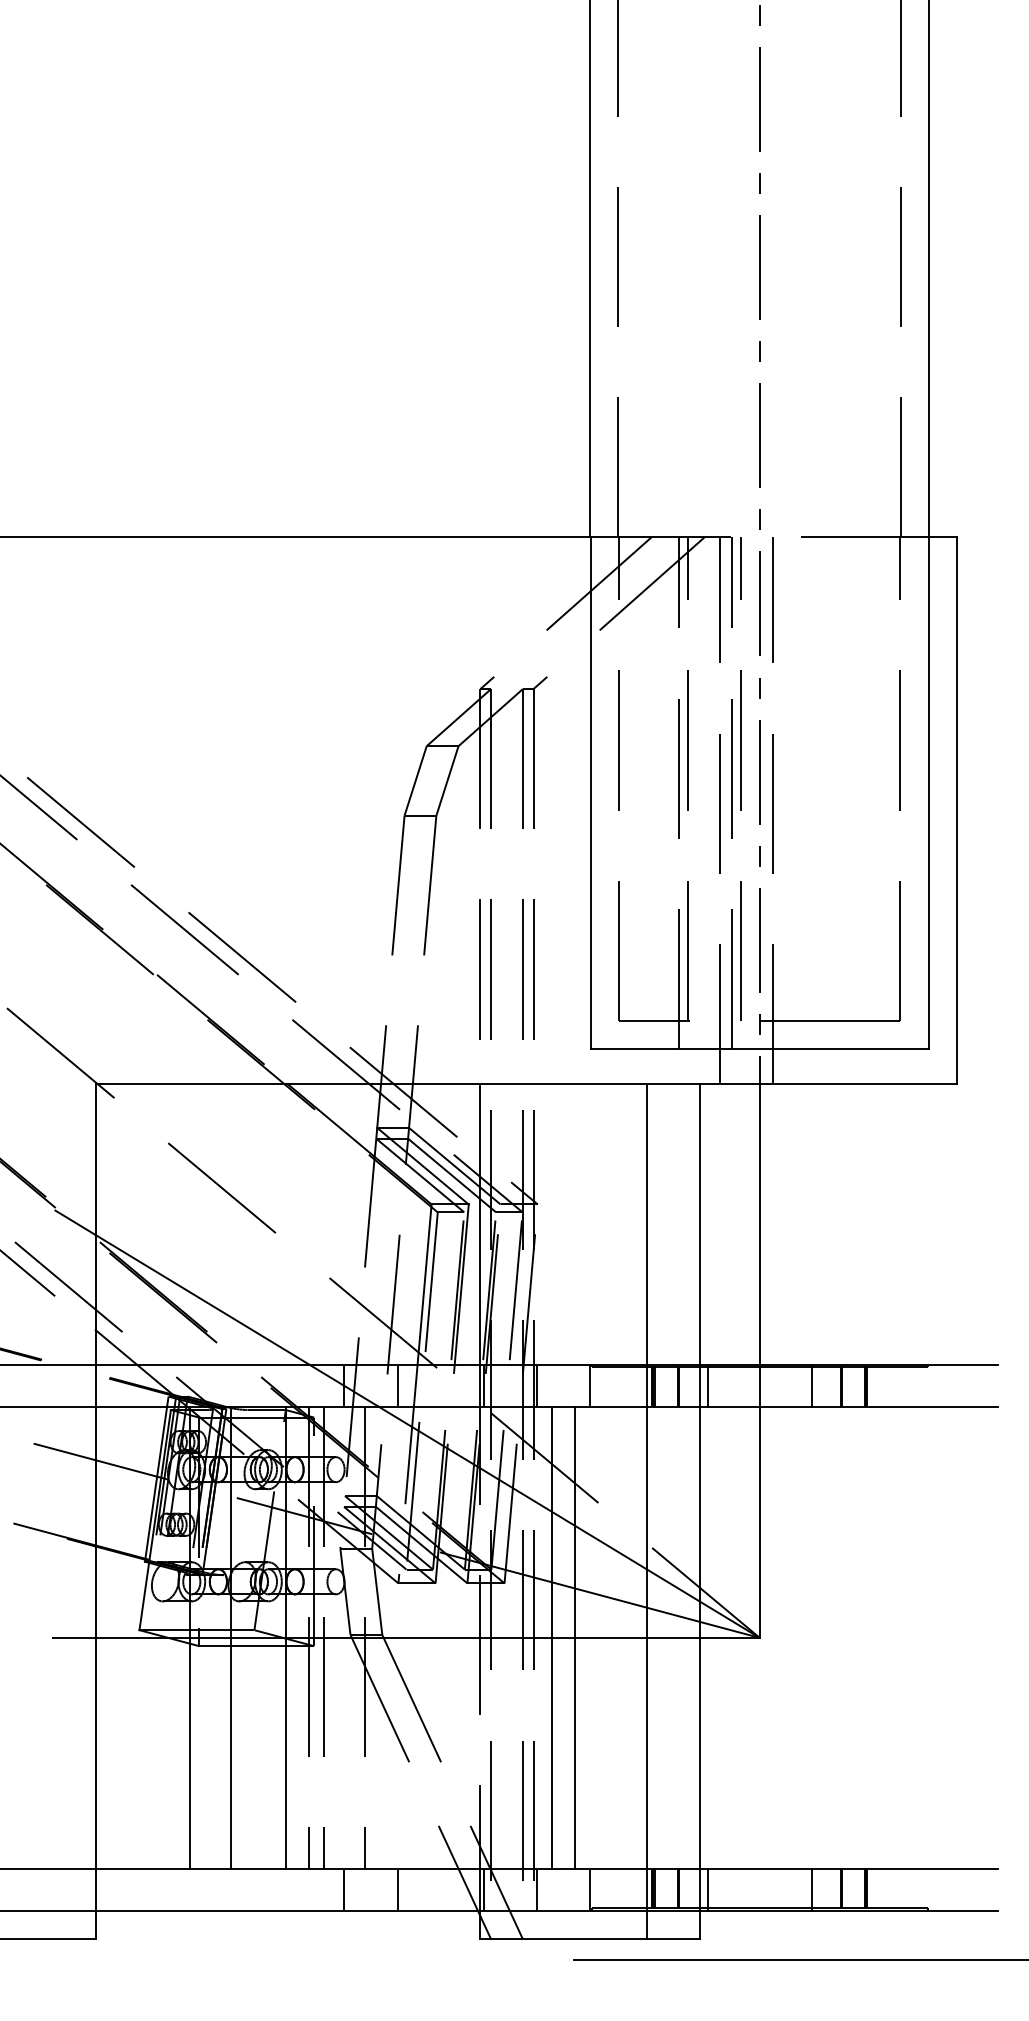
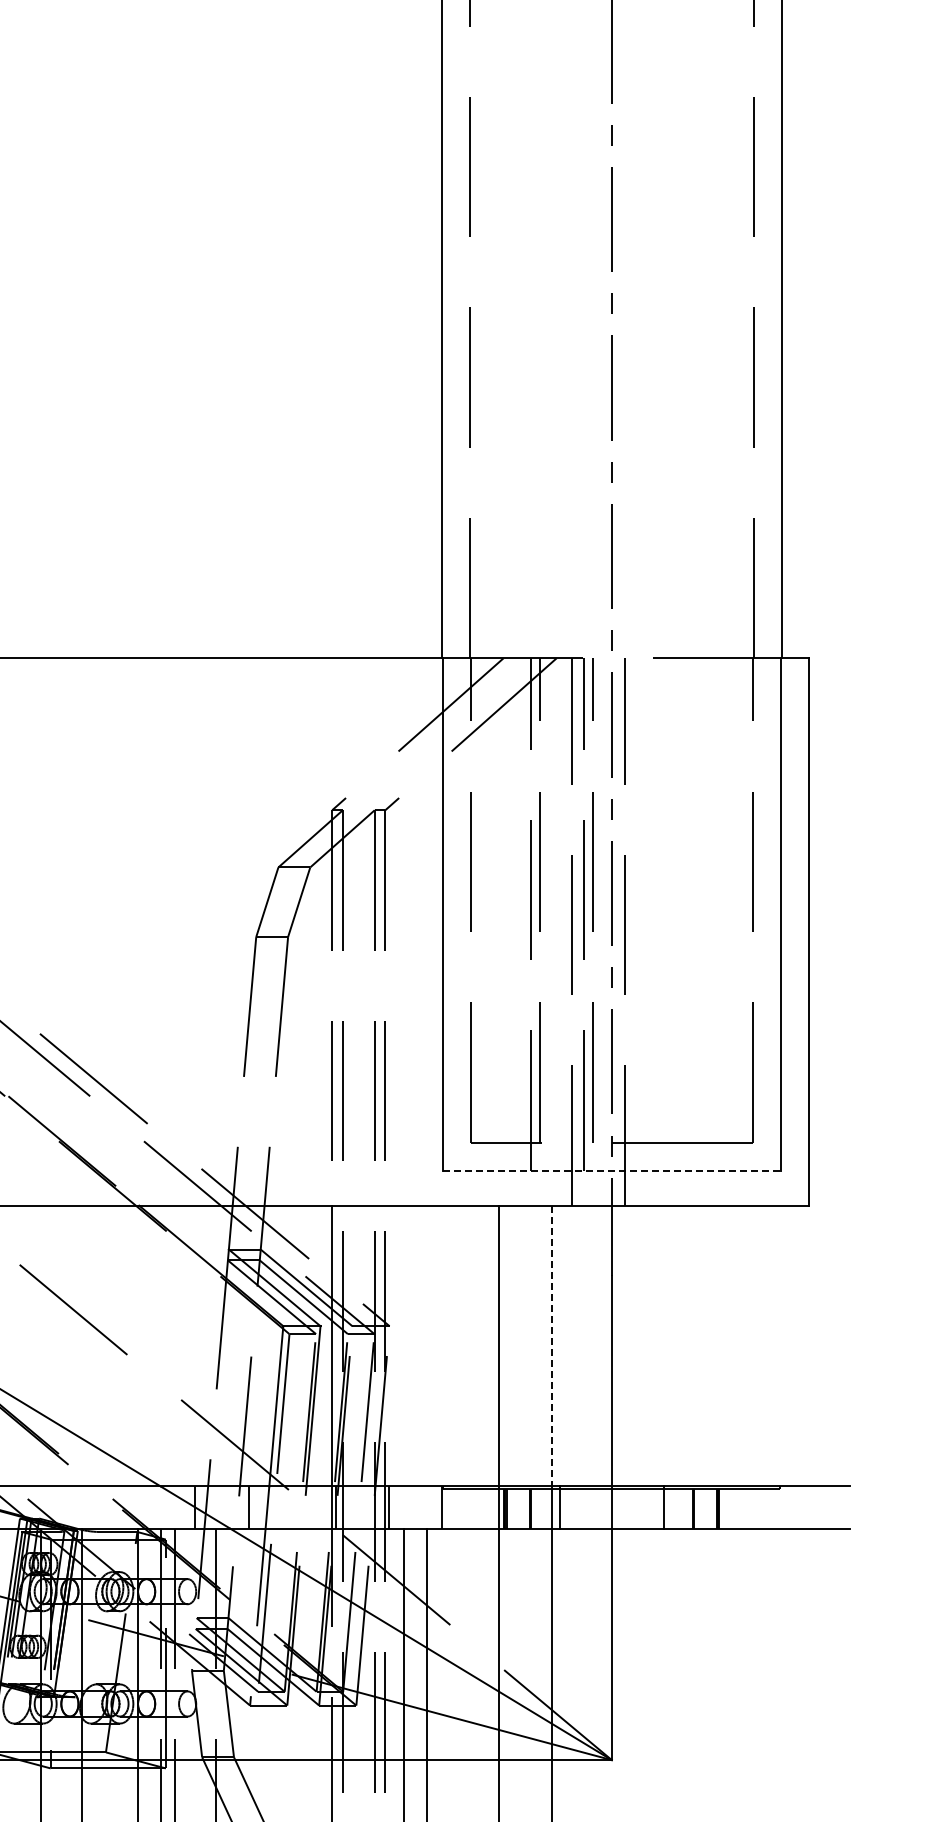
line: (759, 1049) -> (611, 1171), solid -> dashed
line: (700, 1224) -> (552, 1346), solid -> dashed

